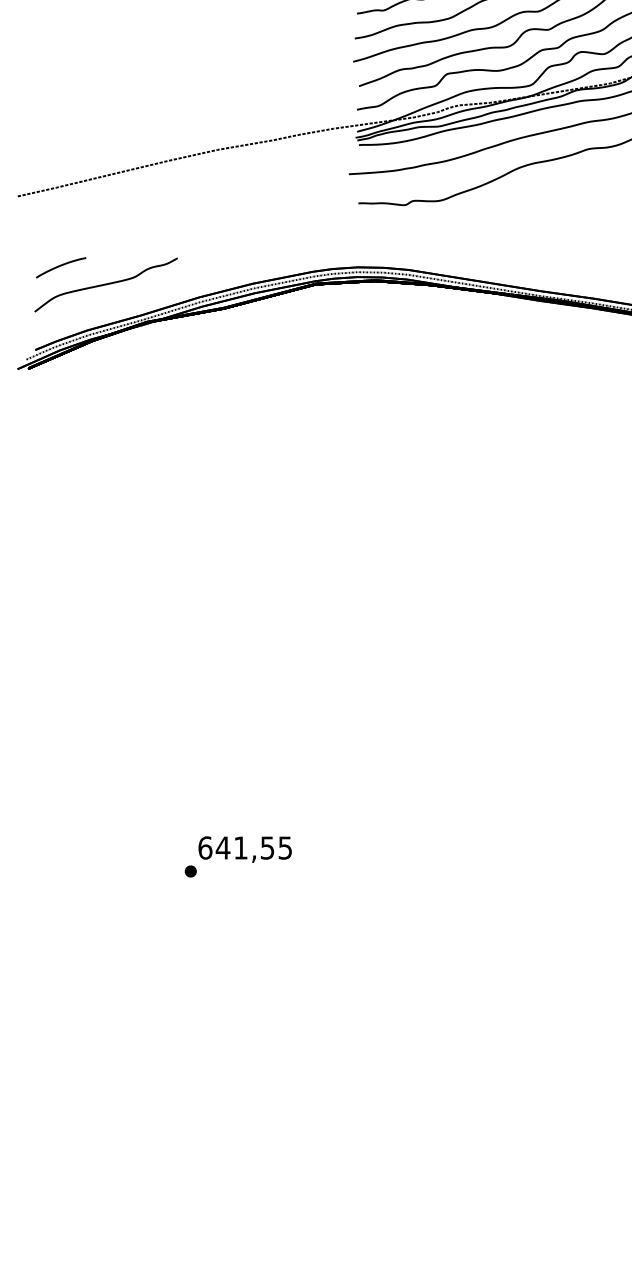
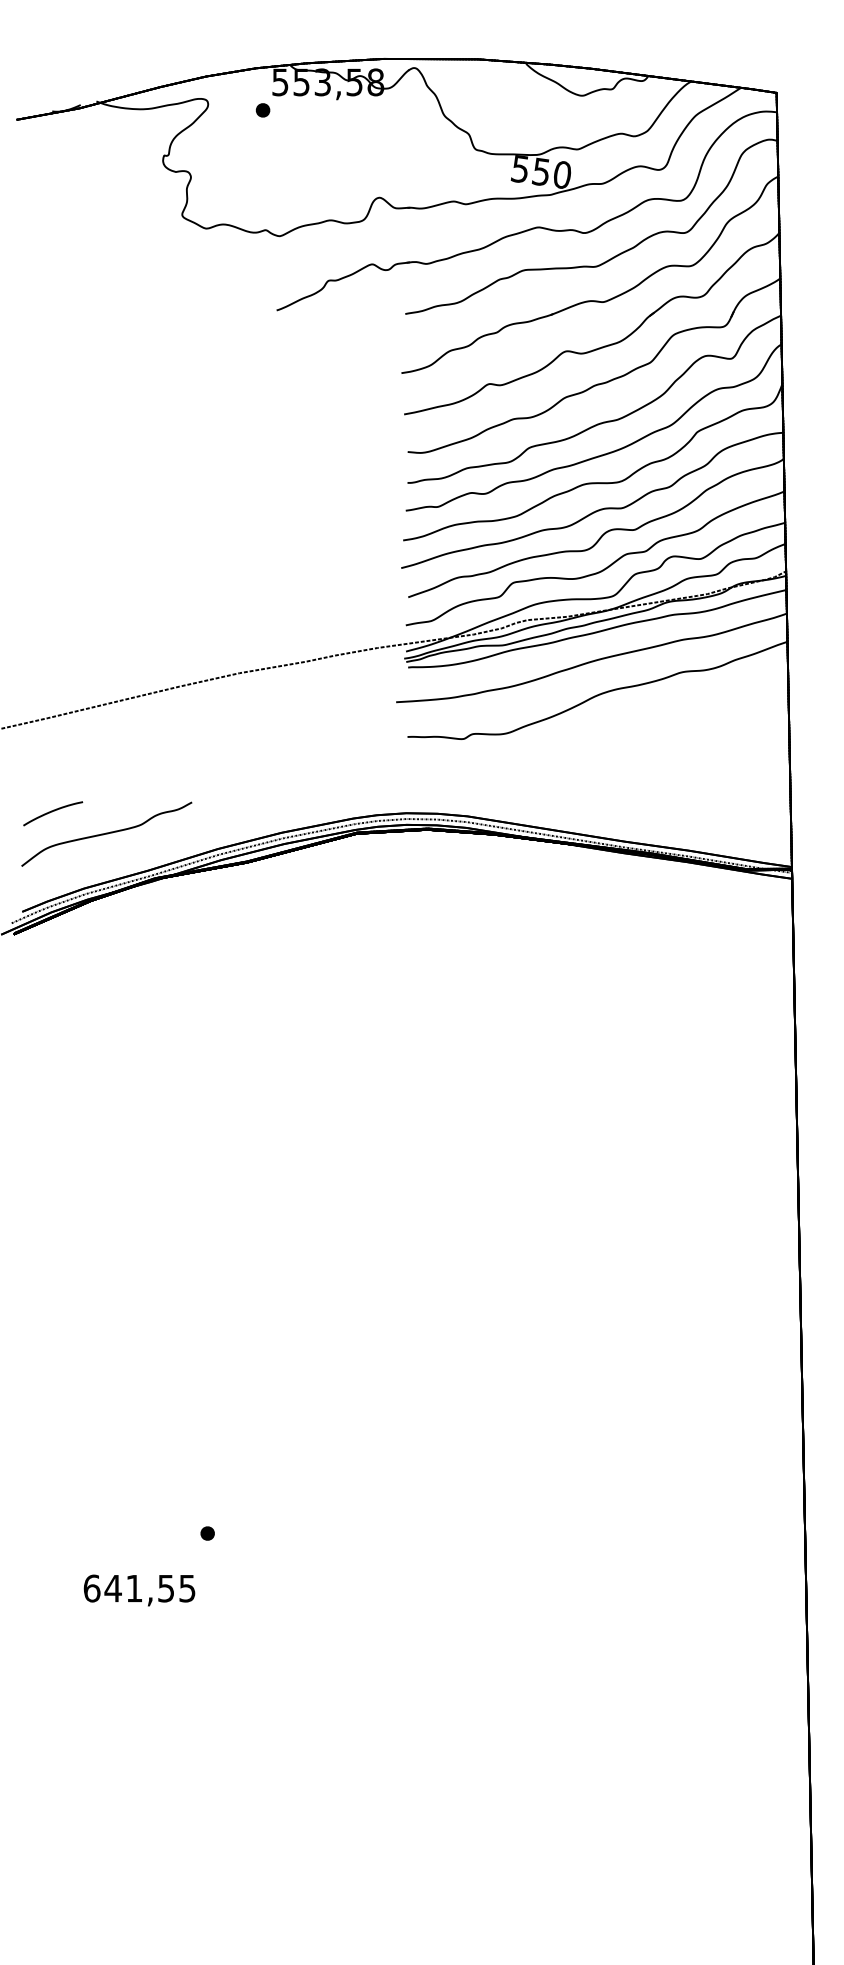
text: (245, 849) -> (139, 1590), moved

